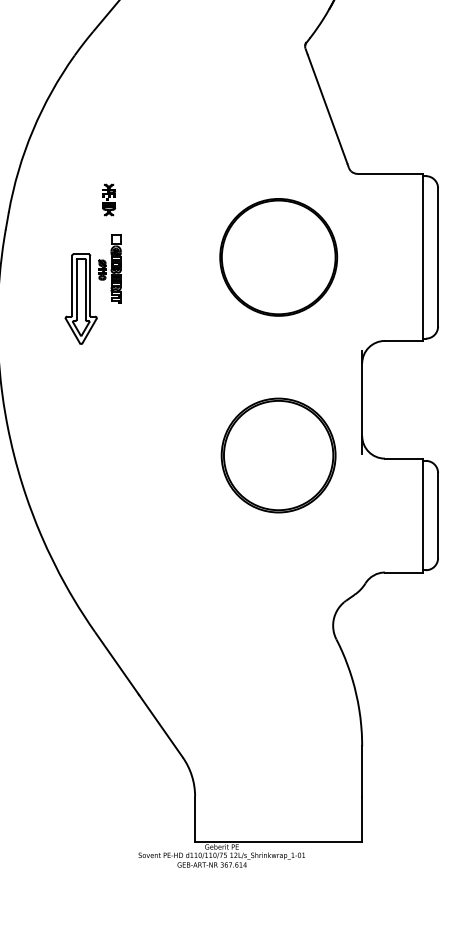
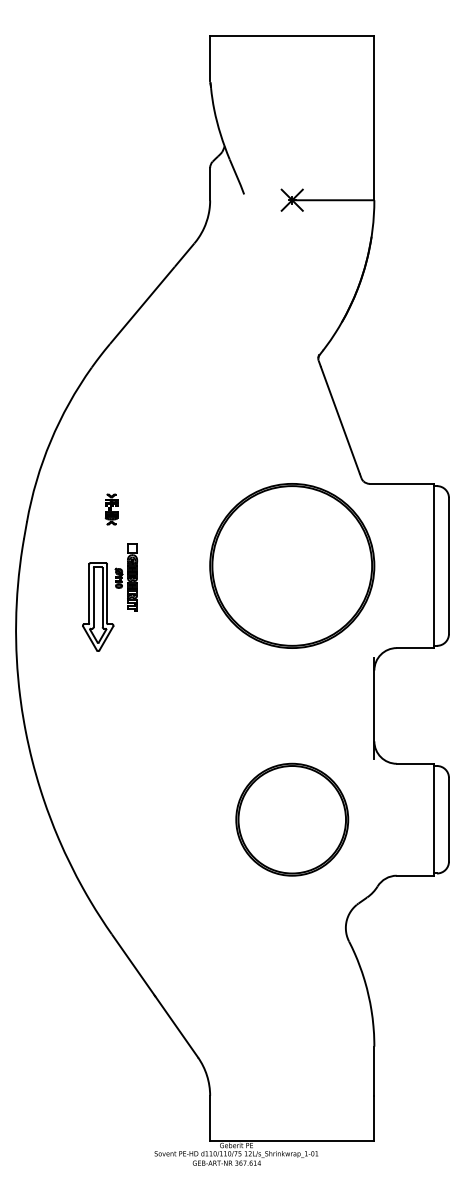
part: (108, 199) -> (111, 509), moved
part: (278, 256) -> (292, 565), size x1.43
part: (278, 455) -> (292, 819), moved

